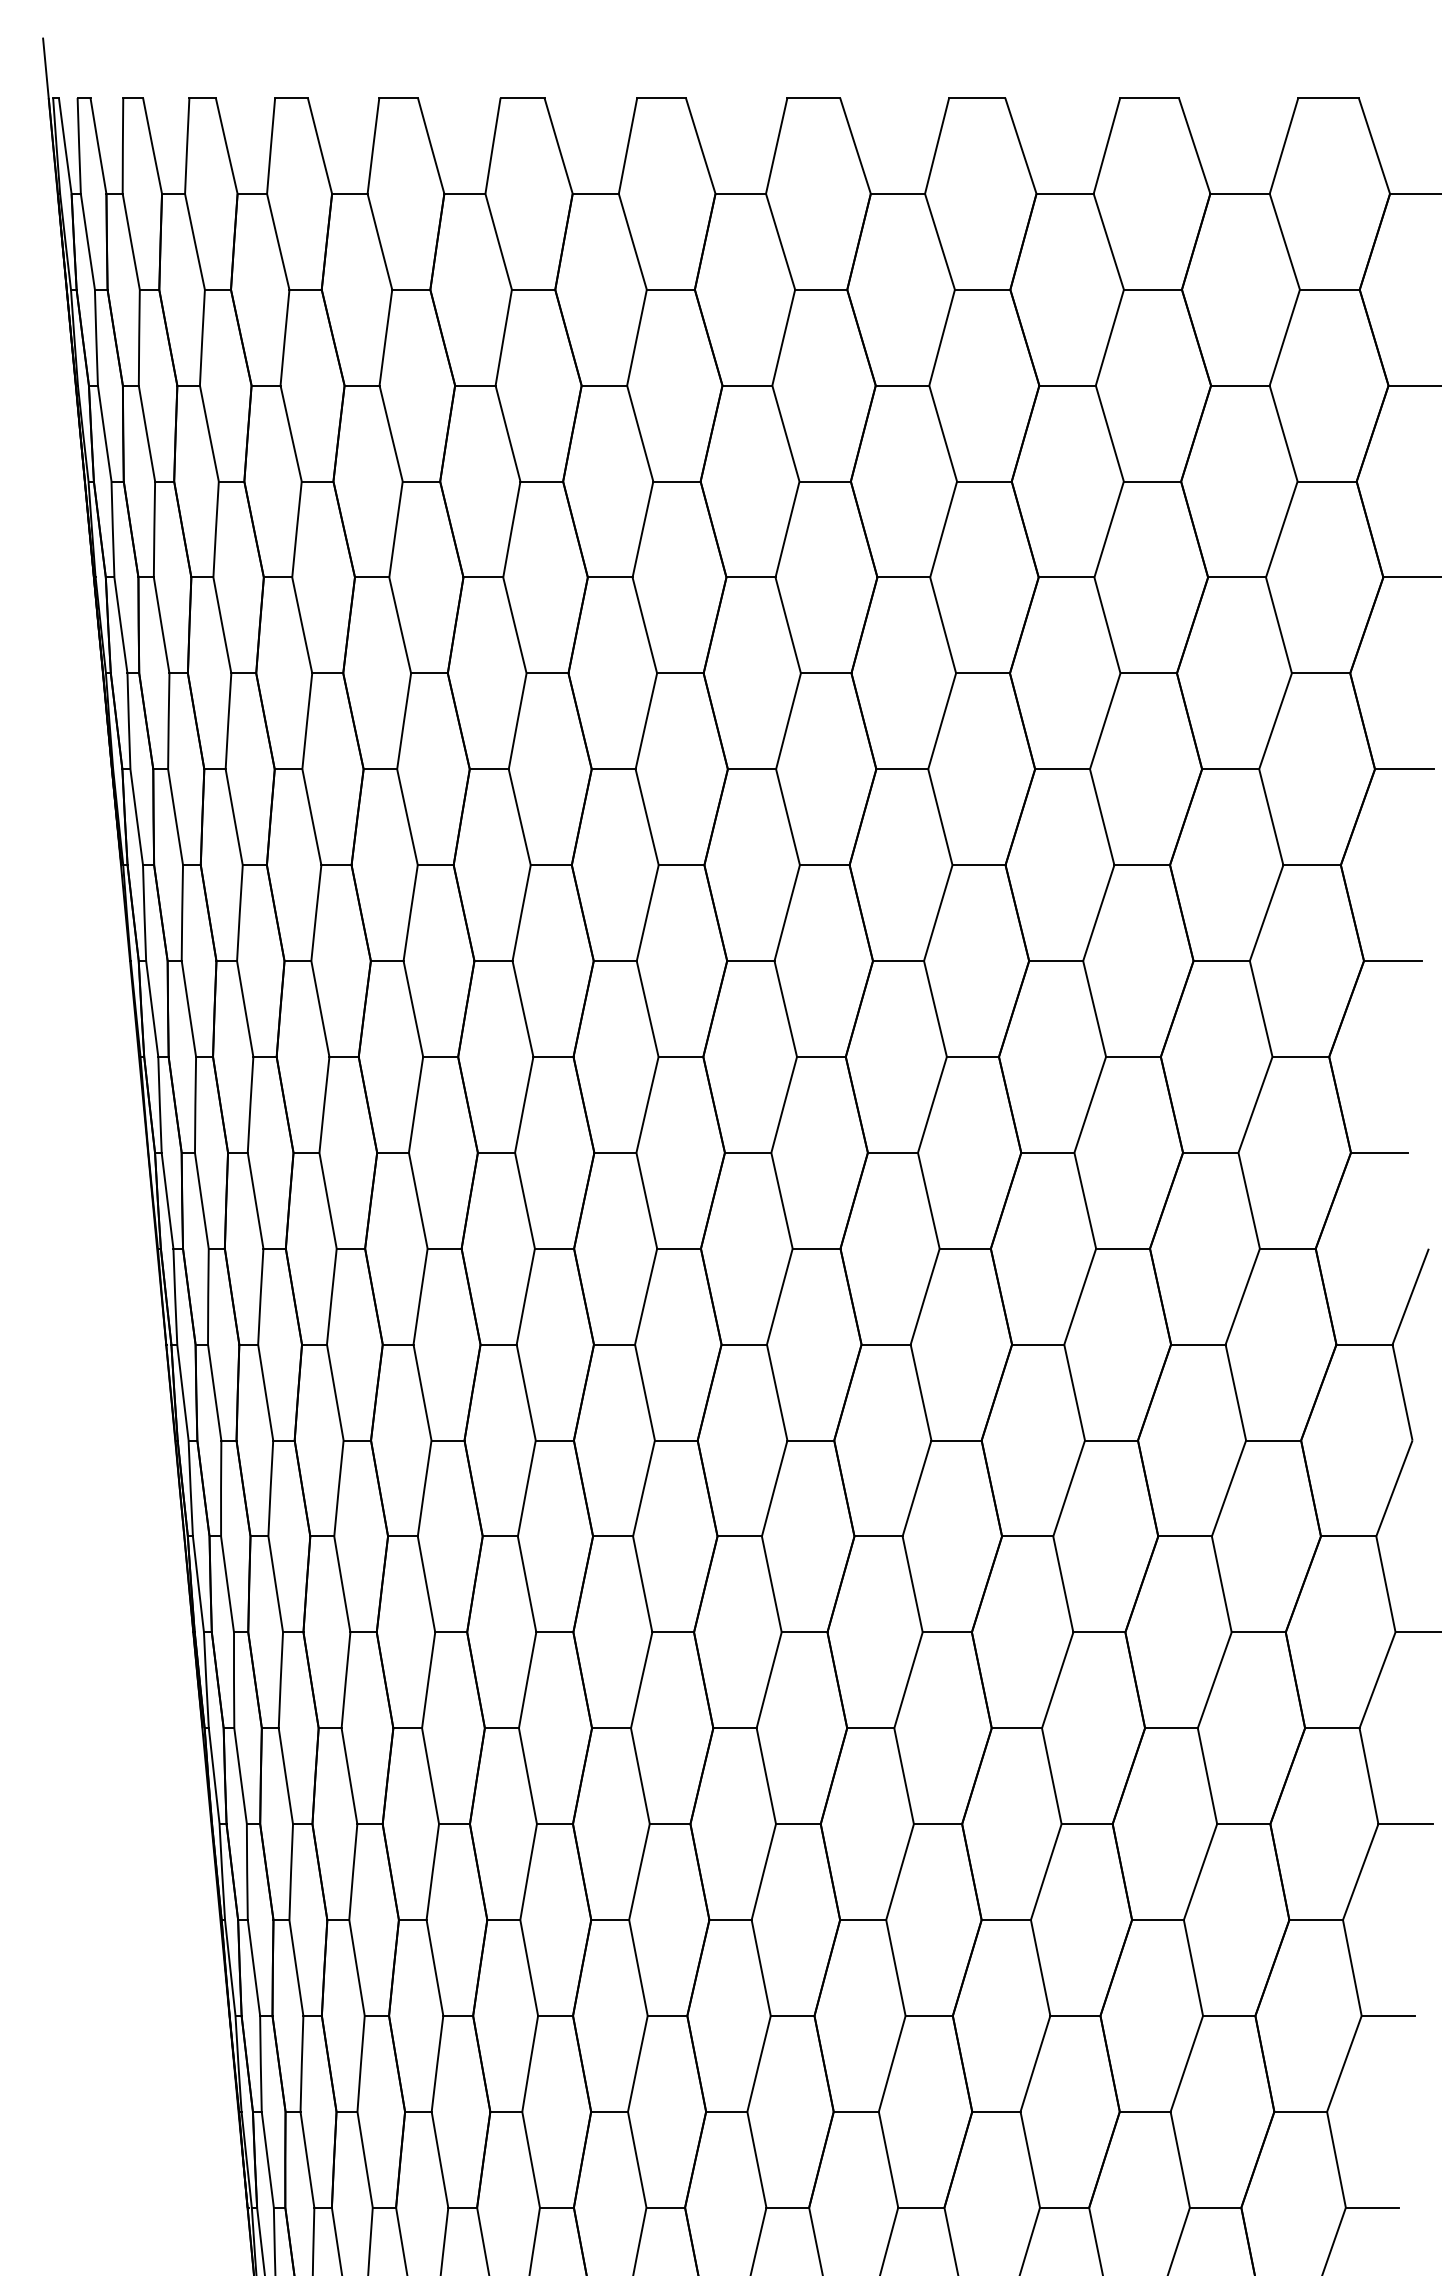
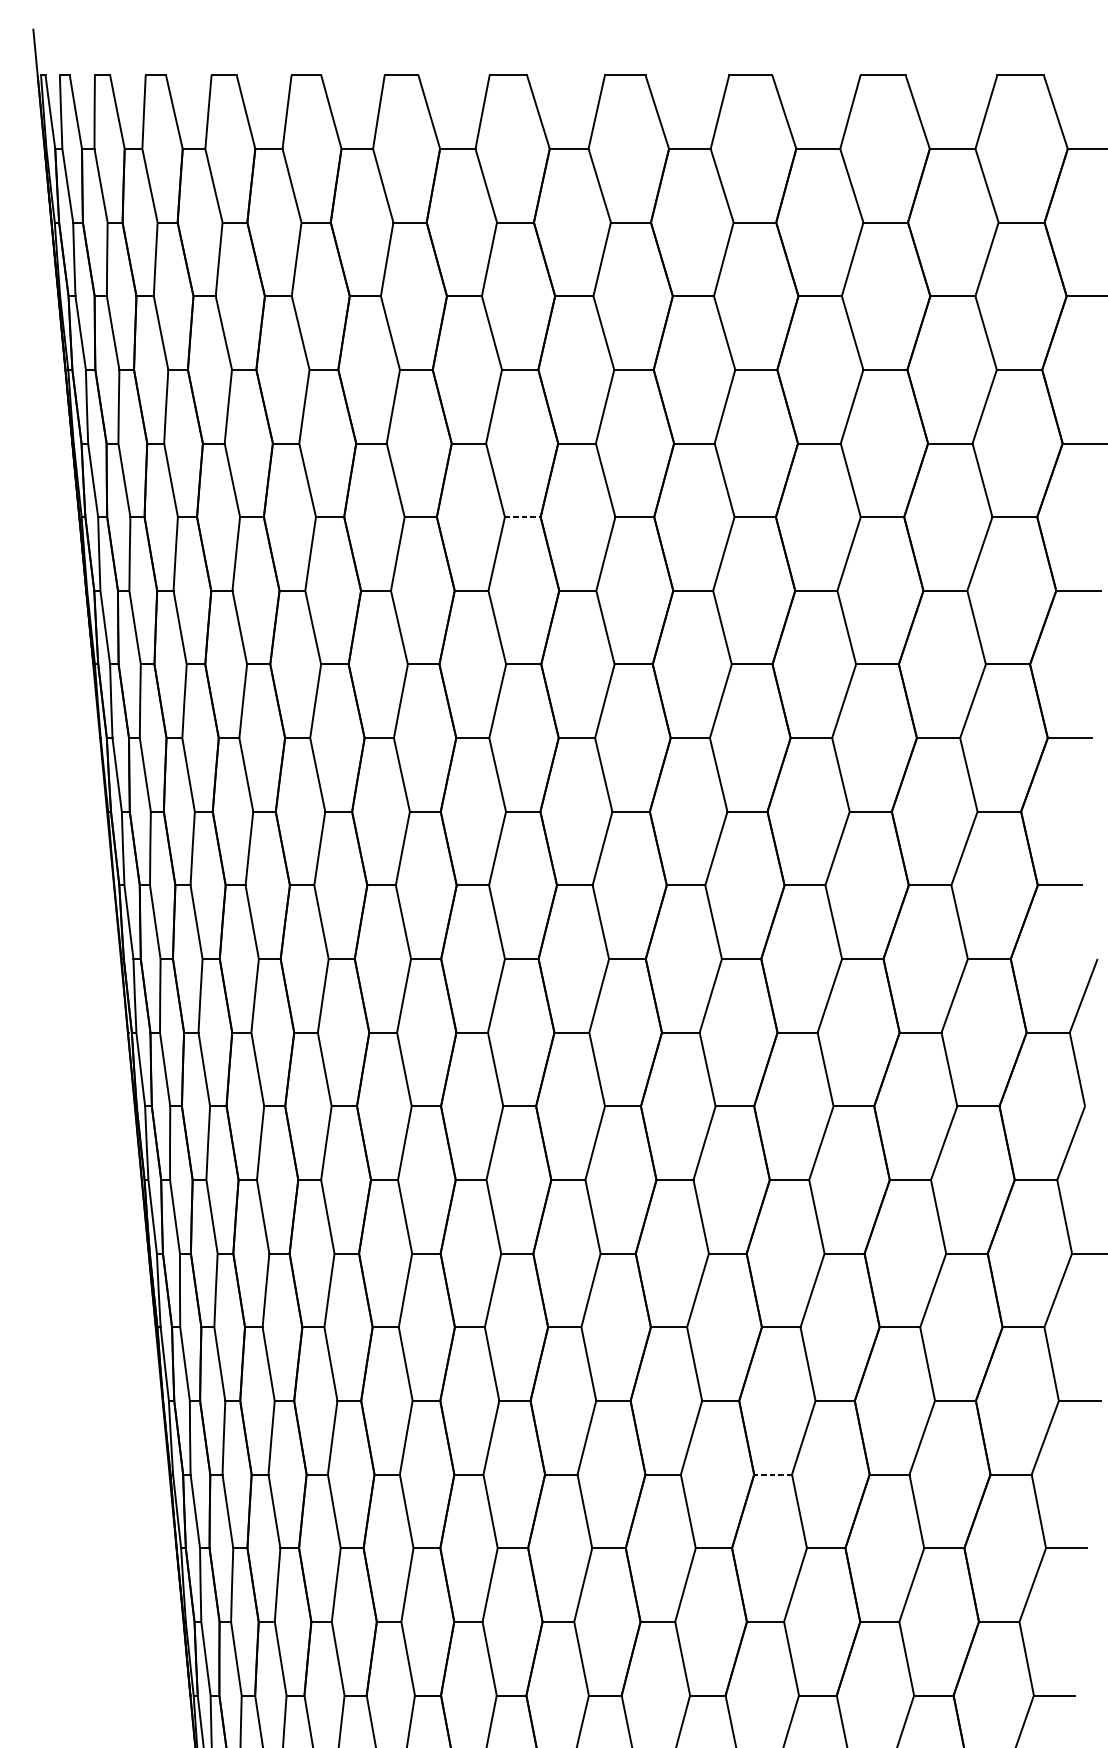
line: (680, 673) -> (522, 517), solid -> dashed
line: (1006, 1920) -> (773, 1474), solid -> dashed

